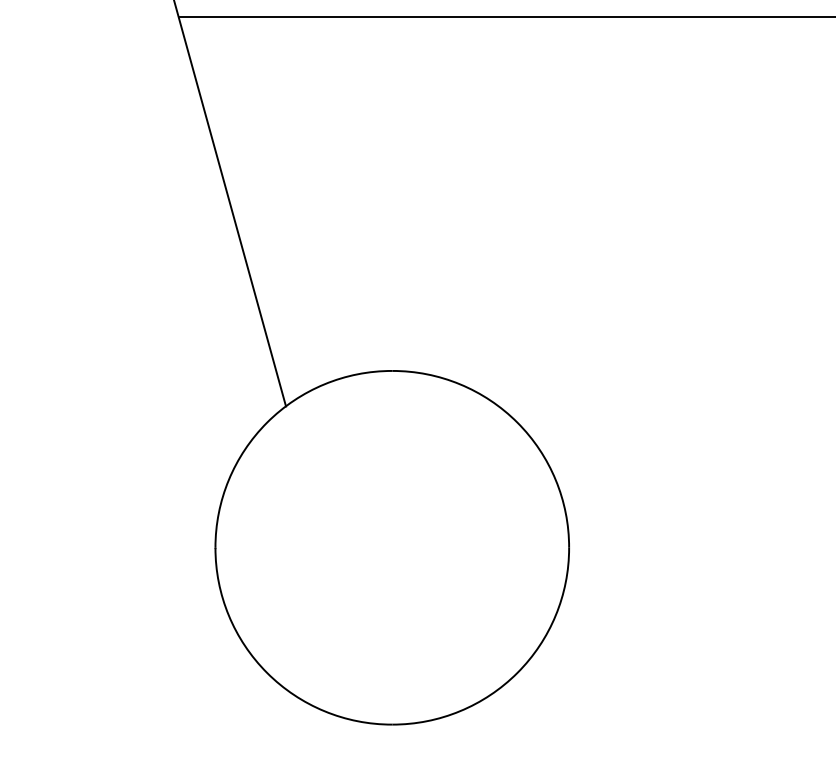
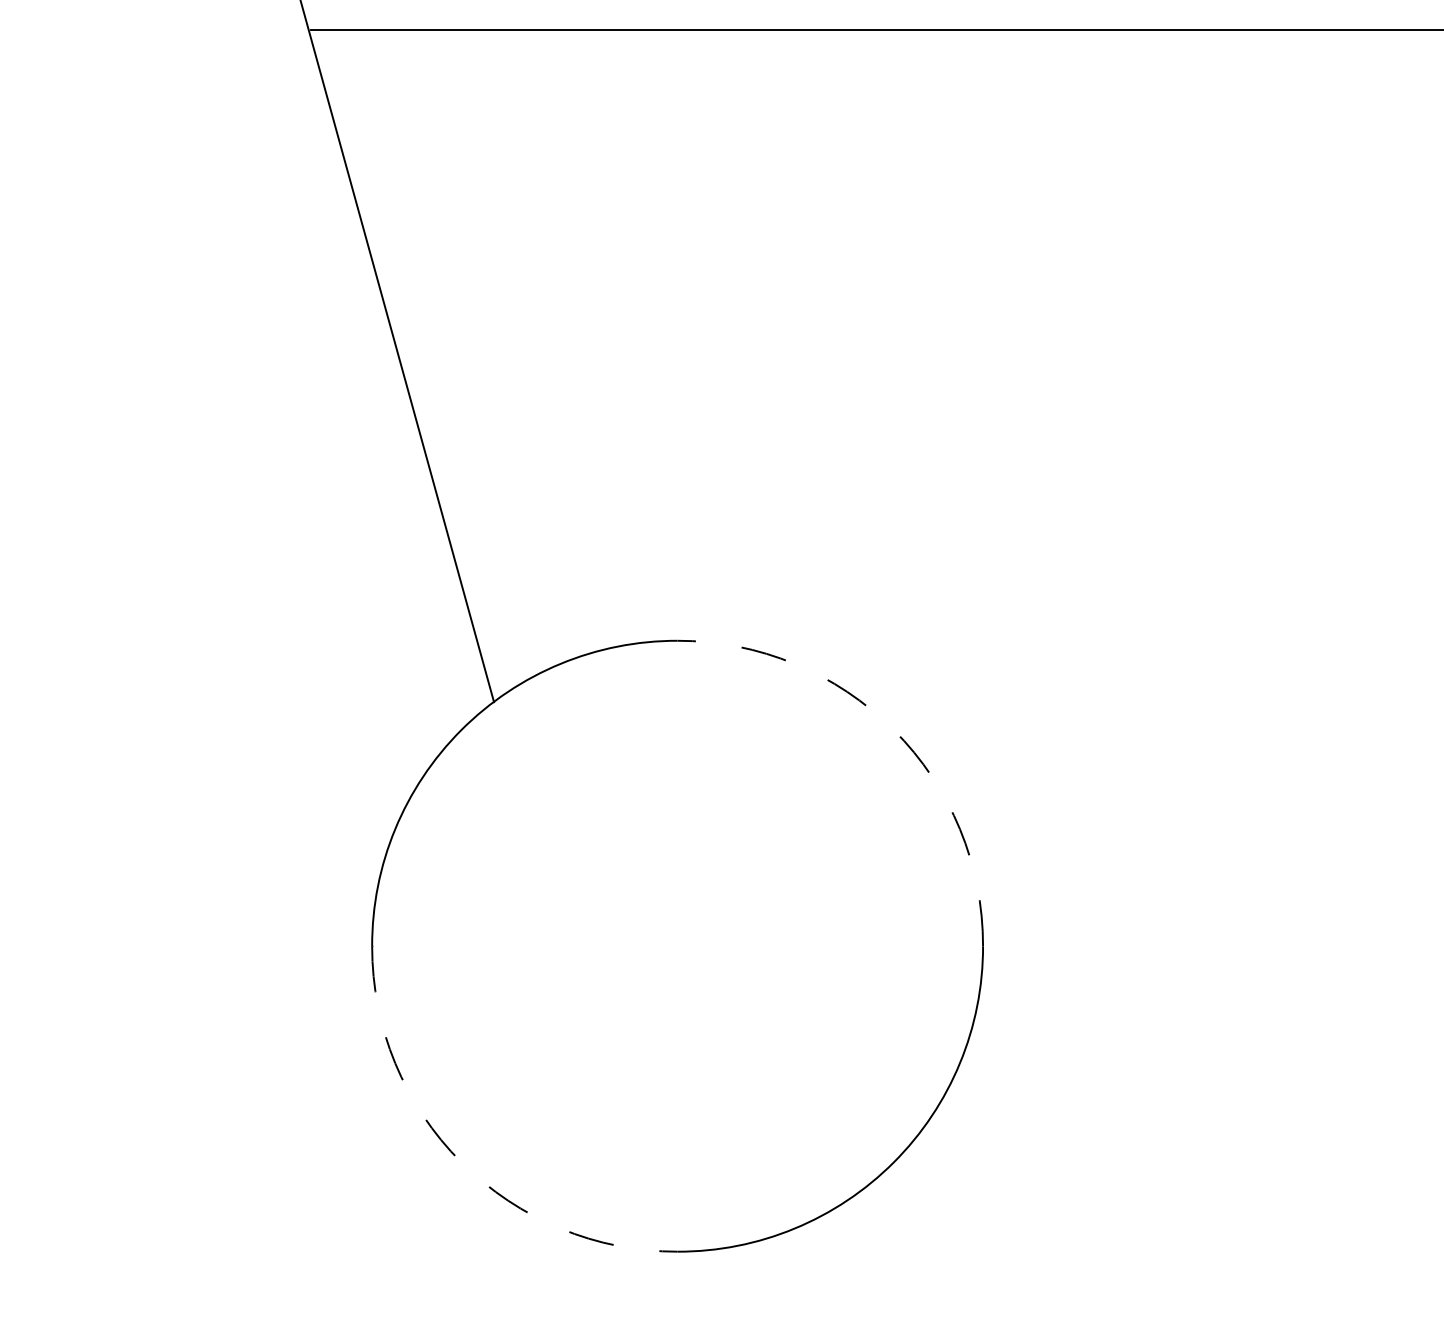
arc: (517, 422) -> (893, 729), solid -> dashed
arc: (267, 672) -> (462, 1161), solid -> dashed

